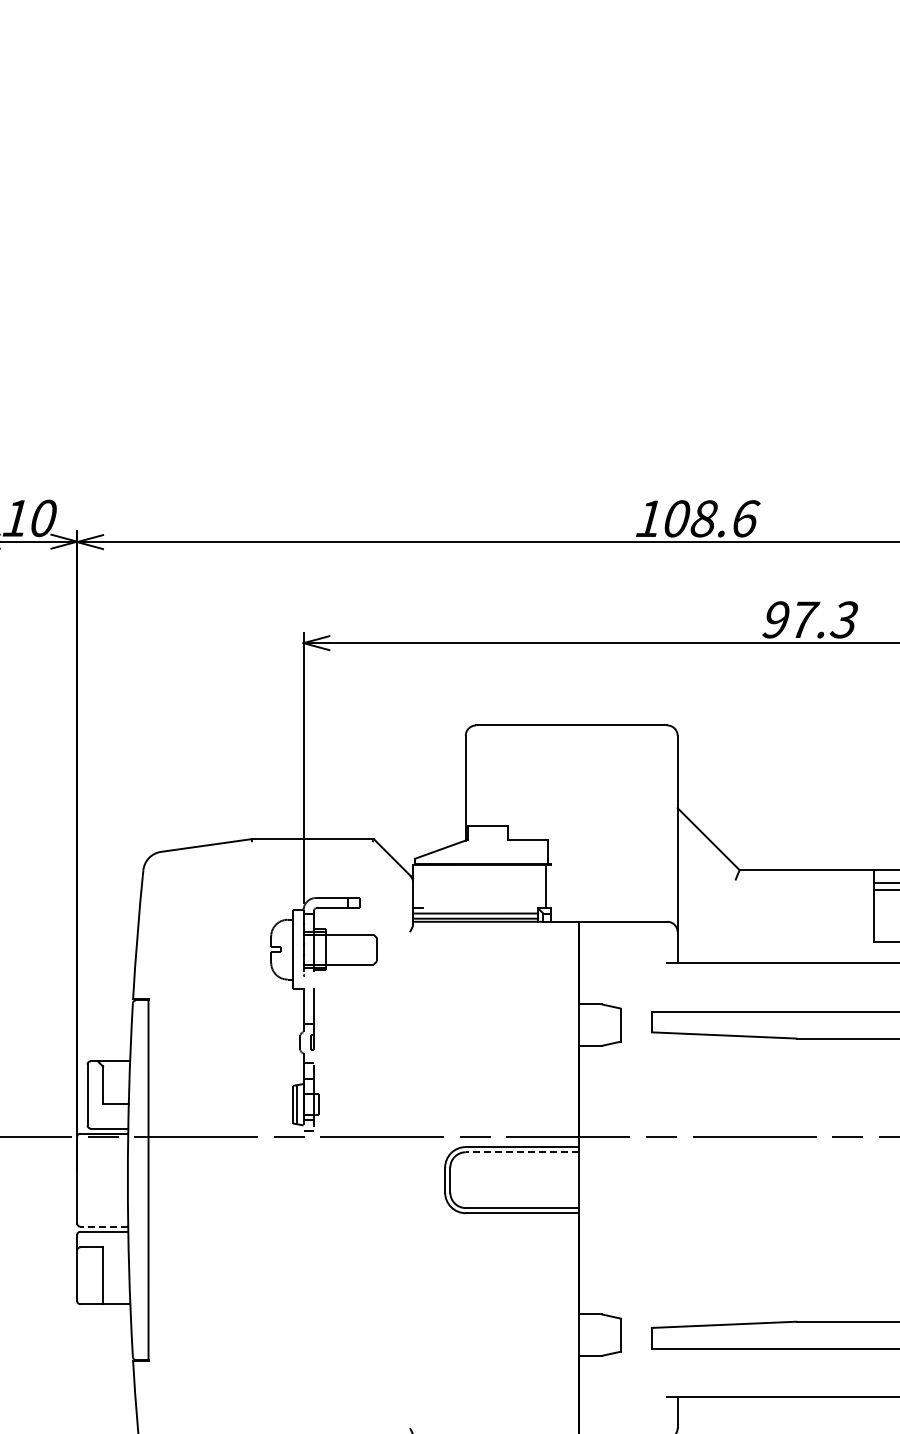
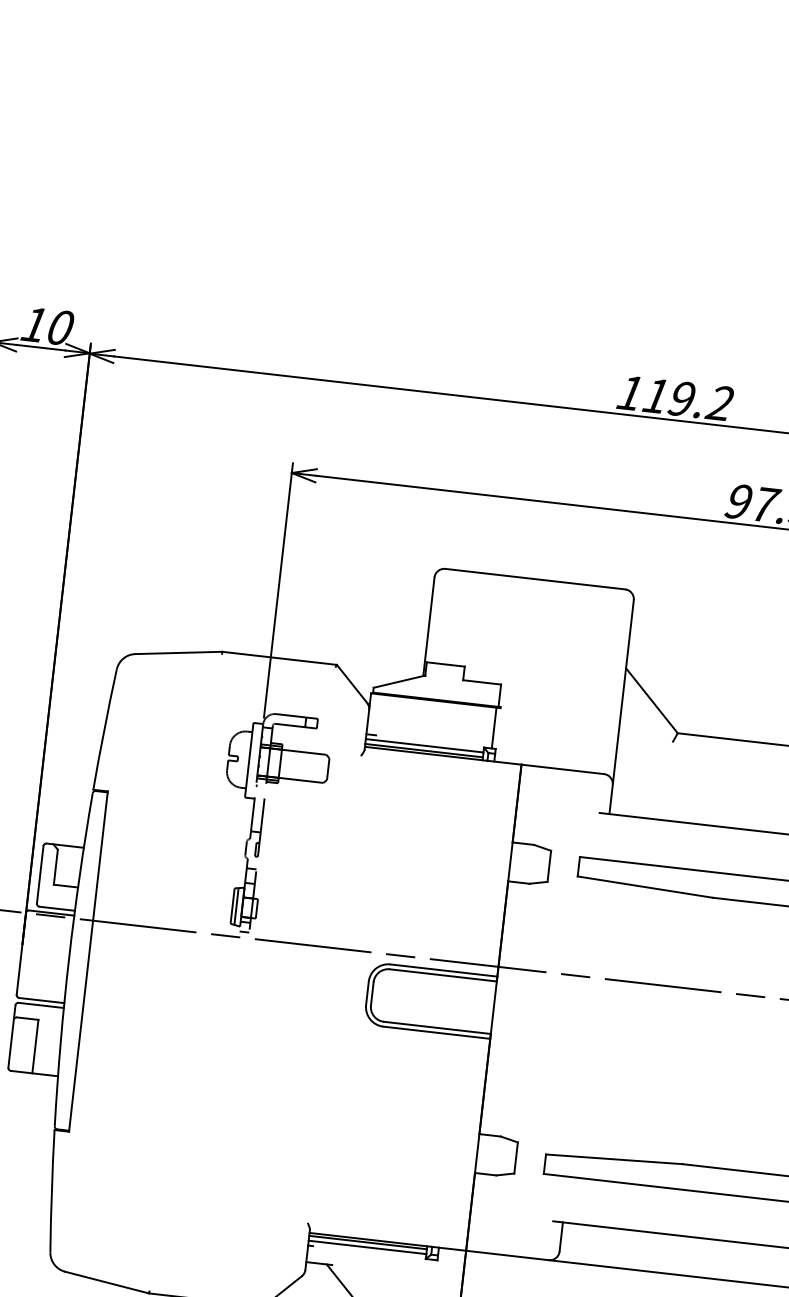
text: (711, 518) -> (688, 399), 108.6 -> 119.2
line: (522, 1152) -> (443, 975), dashed -> solid
line: (104, 1226) -> (42, 1000), dashed -> solid

